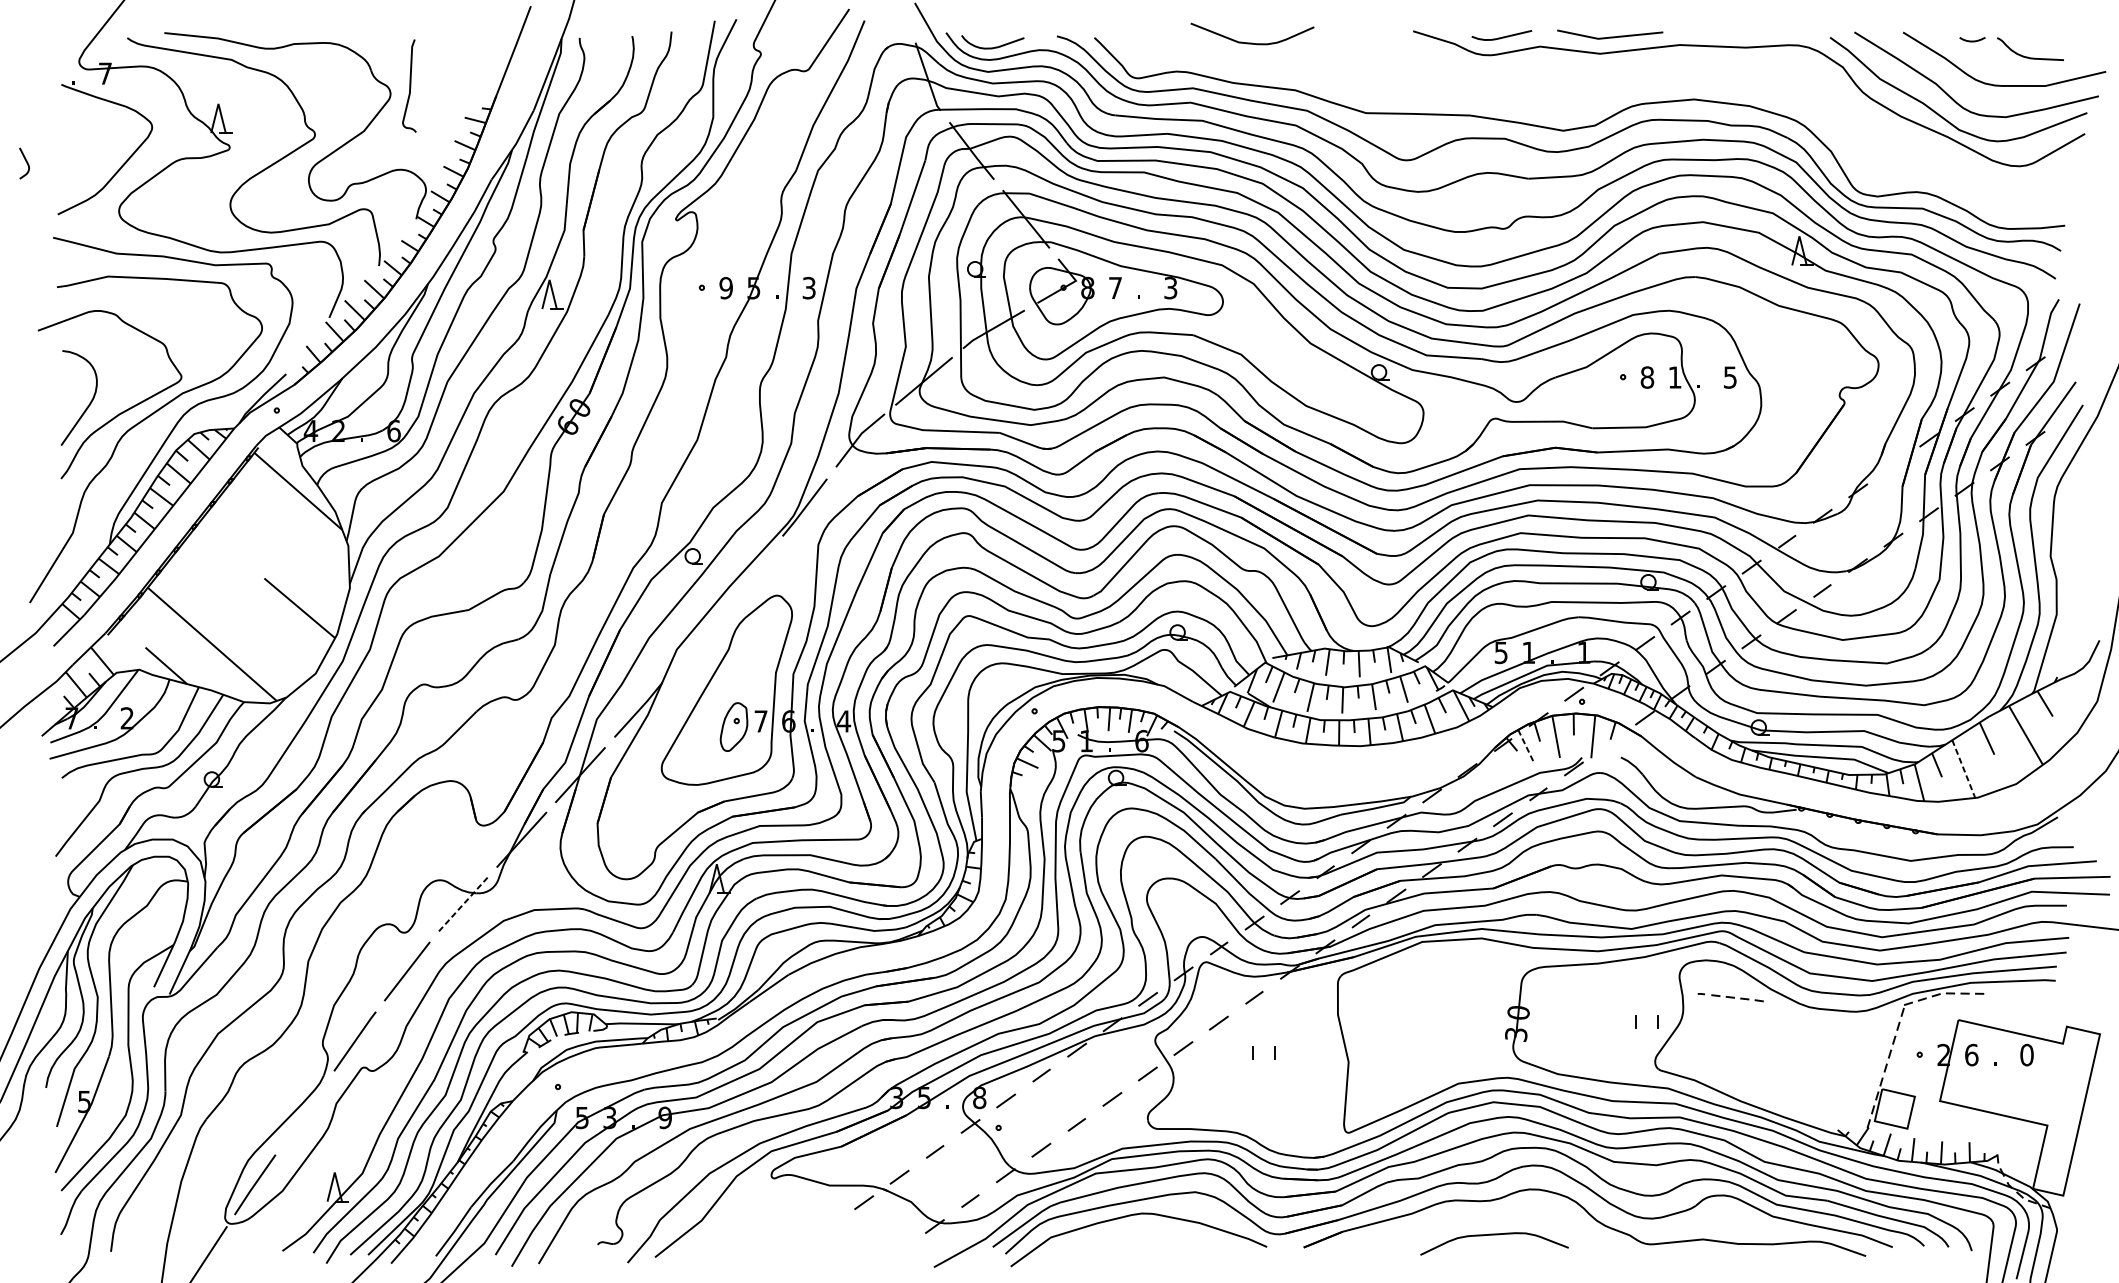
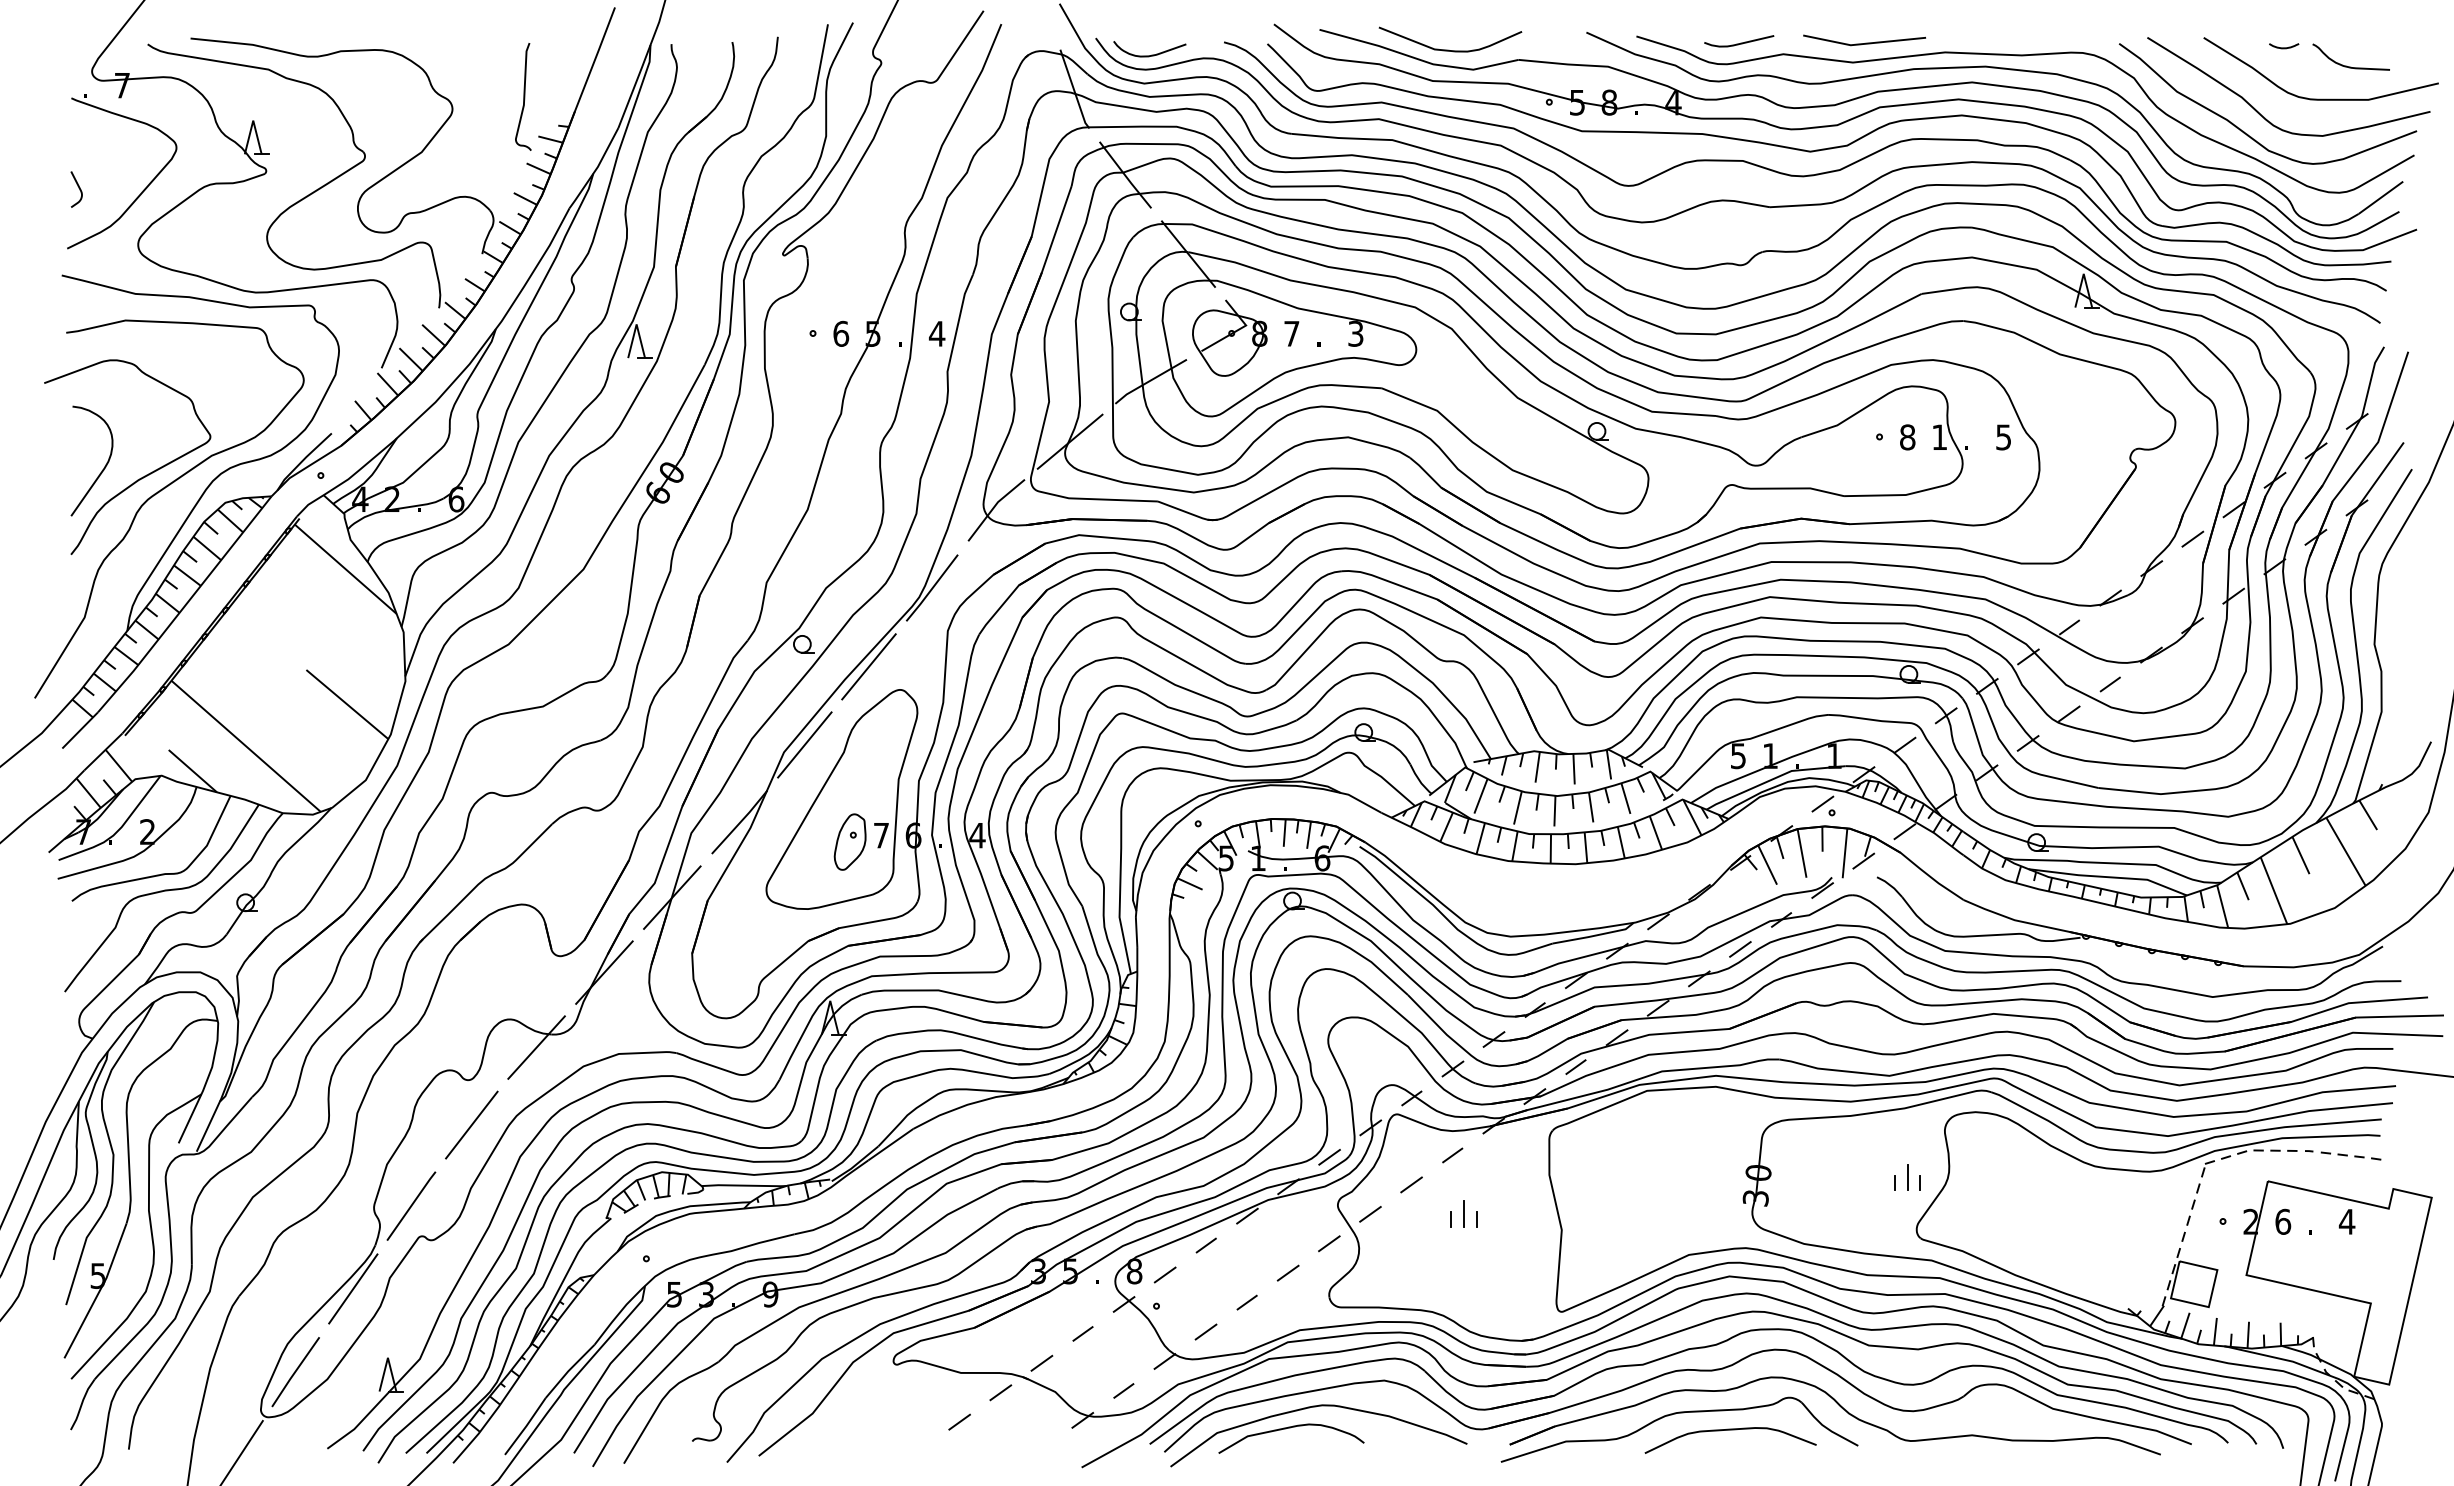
curve: (409, 85) -> (523, 96), moved
part: (1588, 108) -> (1839, 125), added
curve: (26, 162) -> (78, 188), moved
text: (726, 287) -> (841, 333), 9 -> 6
text: (808, 287) -> (936, 333), 3 -> 4
line: (1893, 464) -> (2192, 538), added
line: (749, 575) -> (868, 666), added
line: (694, 642) -> (804, 744), added
line: (1609, 742) -> (1863, 860), added
line: (1526, 747) -> (1767, 865), dashed -> solid
line: (1963, 768) -> (2273, 890), dashed -> solid
line: (463, 904) -> (536, 1047), dashed -> solid
part: (1731, 997) -> (2343, 1155), moved
line: (1647, 1016) -> (1907, 1177), added
line: (1264, 1047) -> (1464, 1213), added
text: (2026, 1054) -> (2346, 1221), 0 -> 4
line: (305, 1112) -> (353, 1288), added
part: (1446, 1221) -> (1675, 1414), added
line: (828, 1227) -> (959, 1421), added
curve: (1114, 1233) -> (1290, 1428), added

